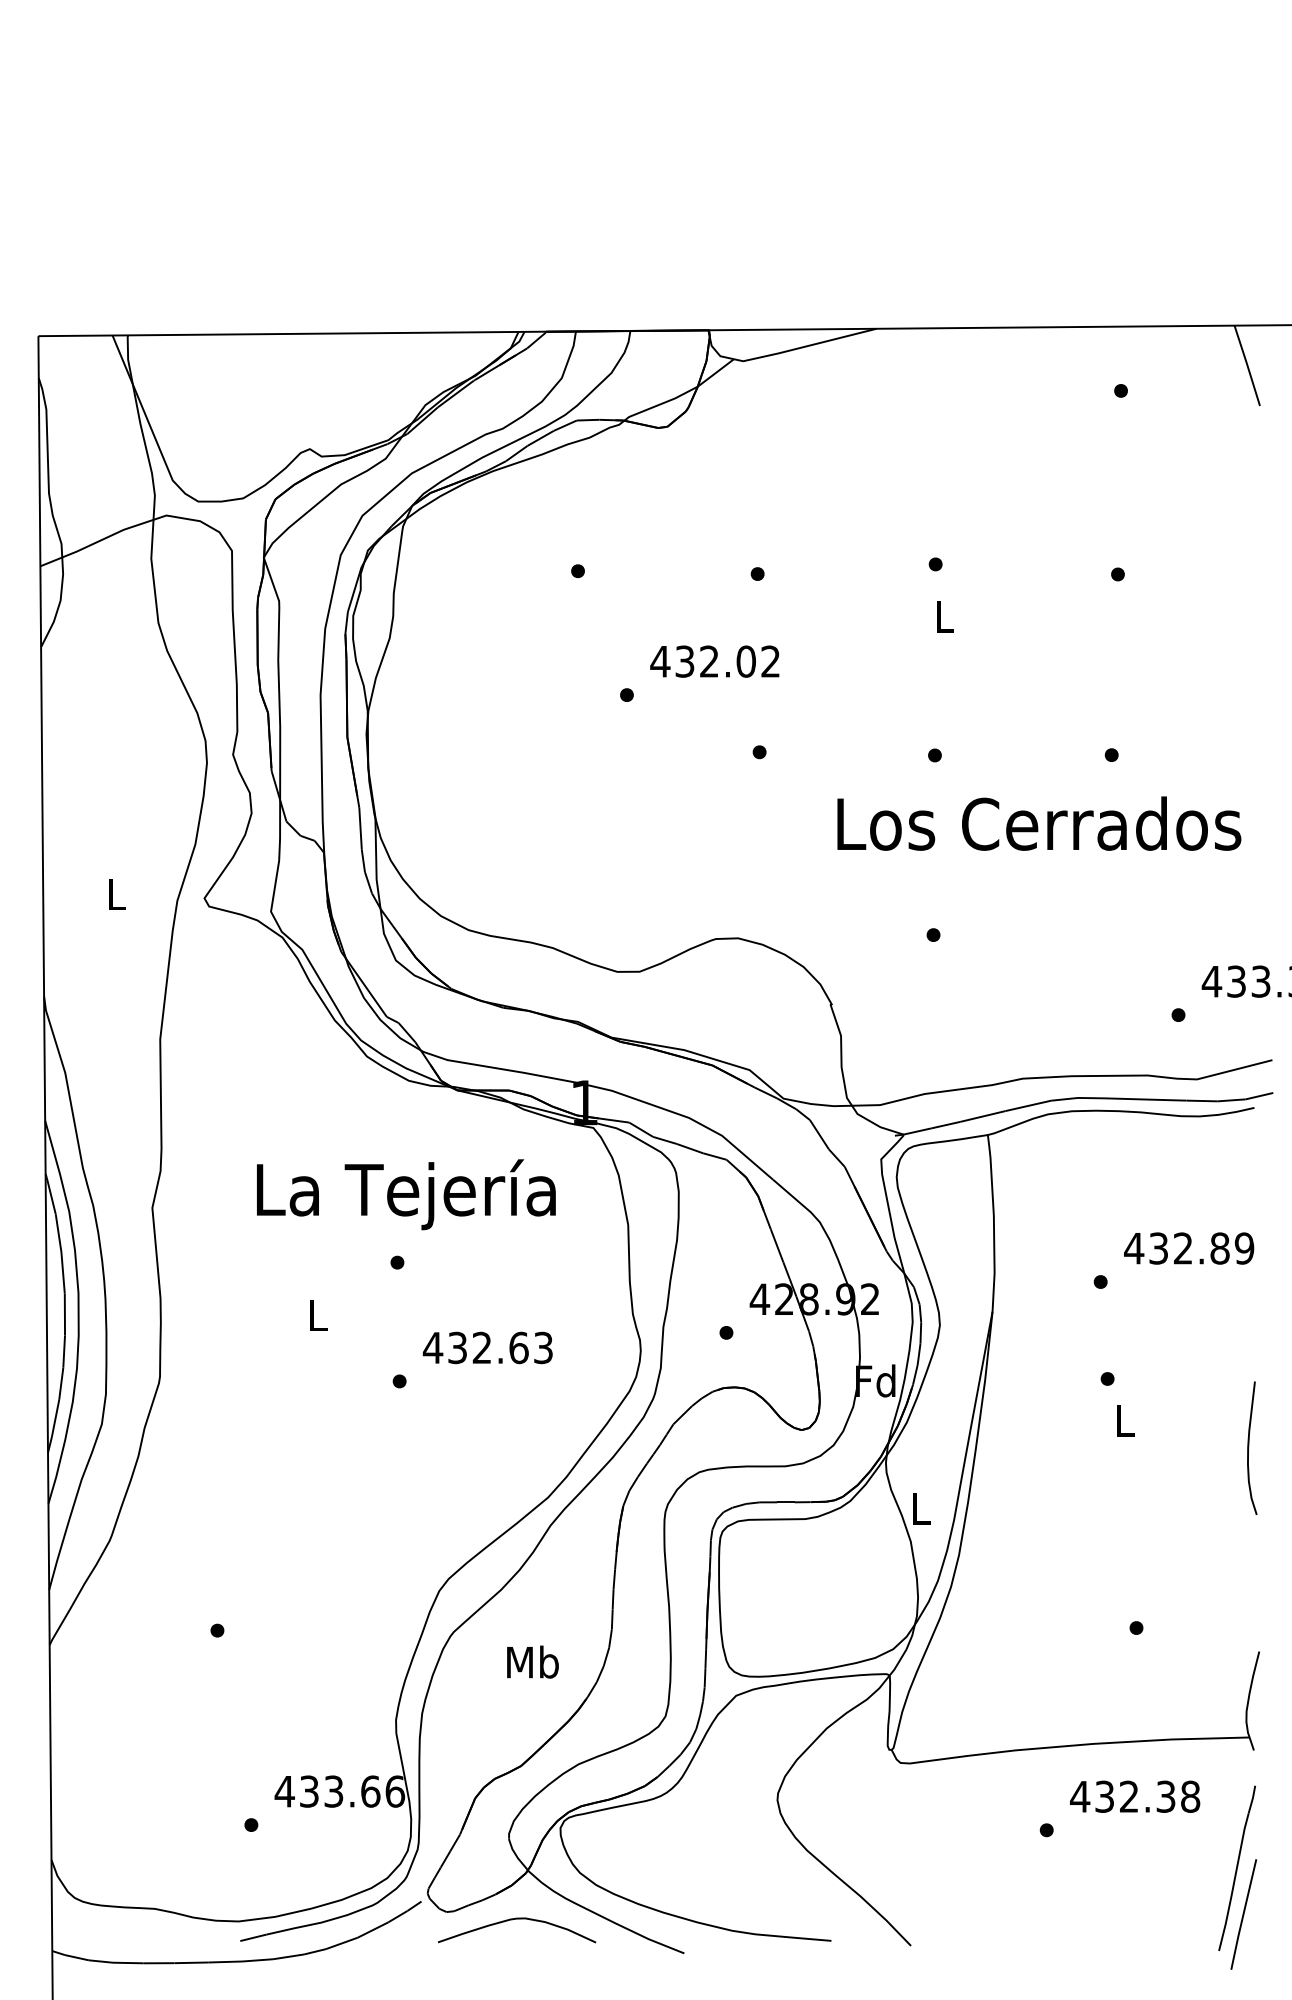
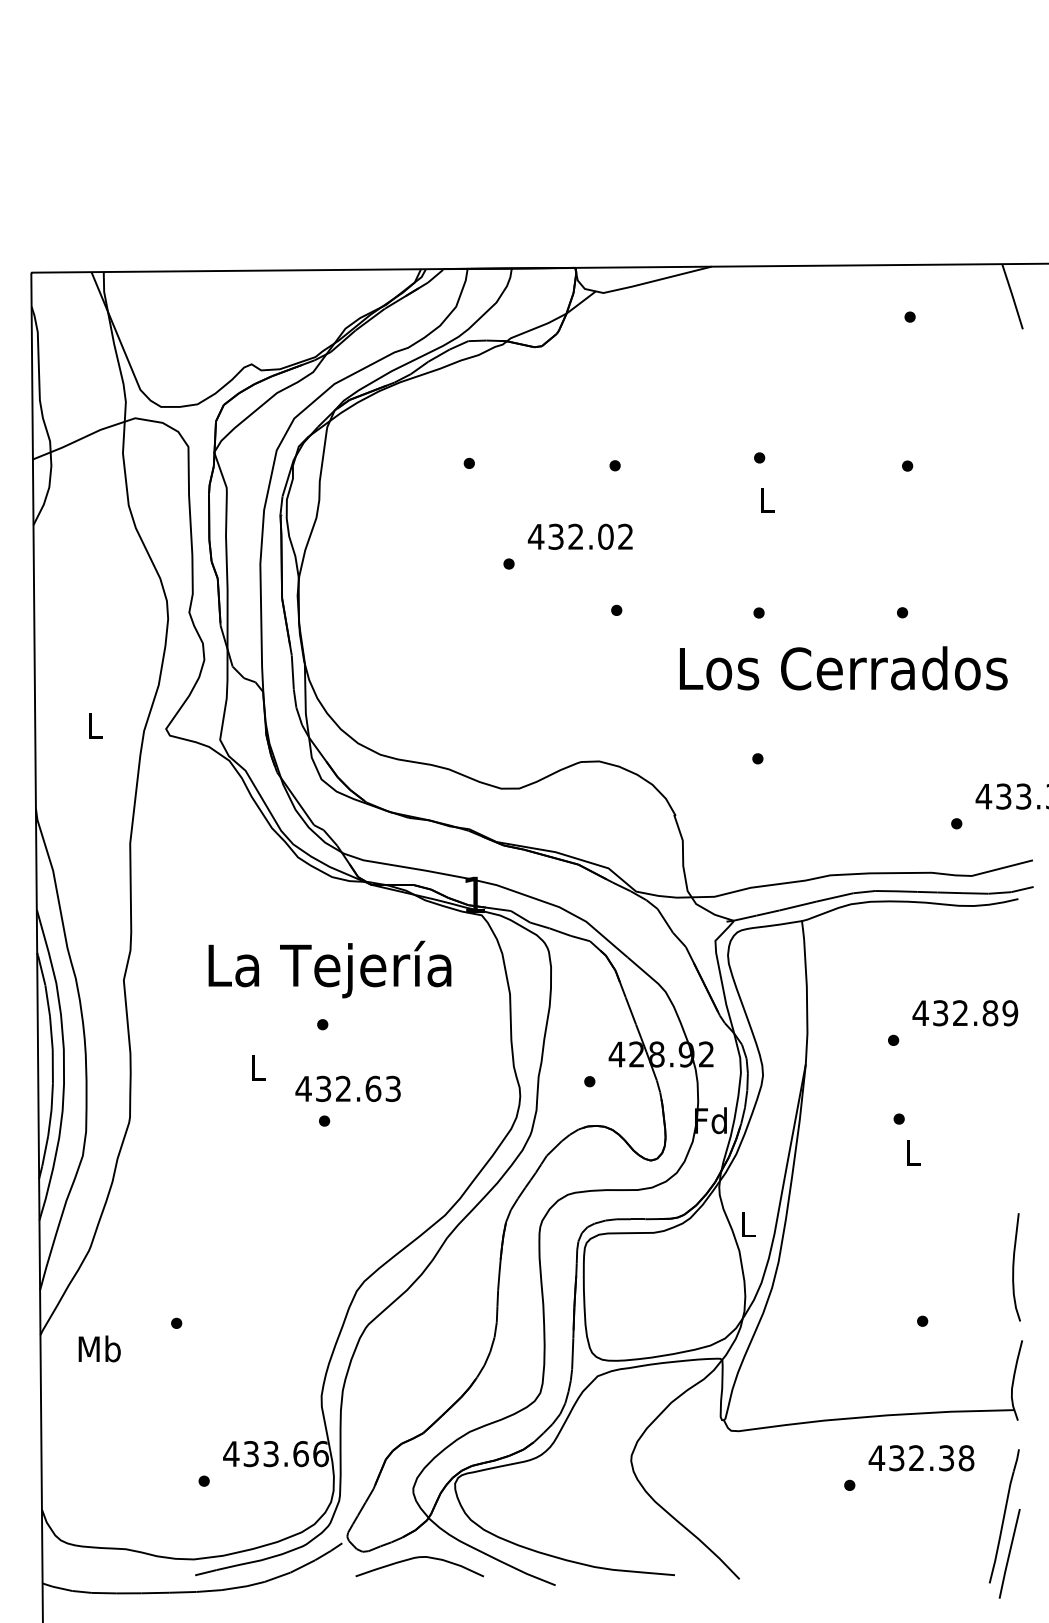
text: (487, 1347) -> (347, 1088), moved
curve: (1249, 1448) -> (1014, 1267), moved
text: (532, 1661) -> (99, 1348), moved

